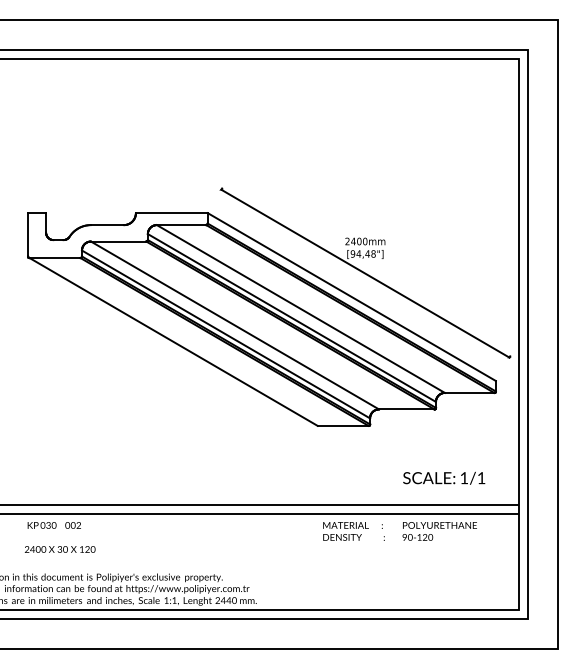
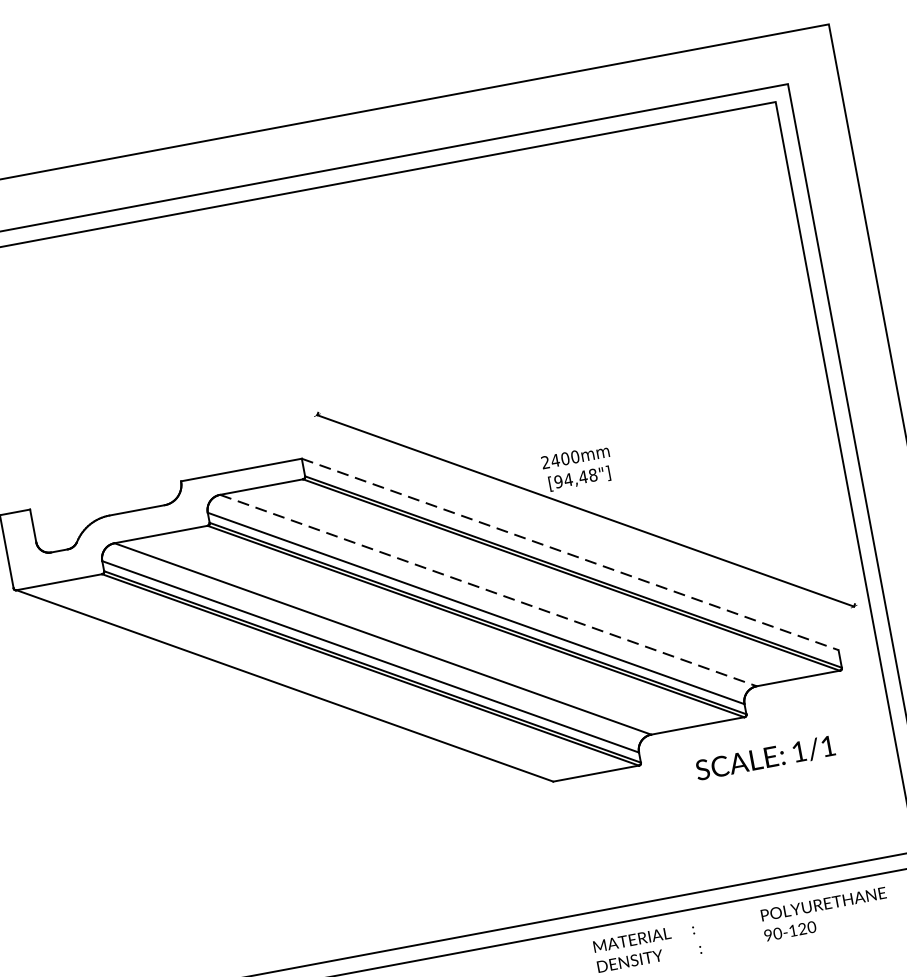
line: (351, 297) -> (569, 555), solid -> dashed
line: (300, 309) -> (487, 591), solid -> dashed
text: (444, 477) -> (765, 756), moved
text: (439, 531) -> (824, 914), moved

